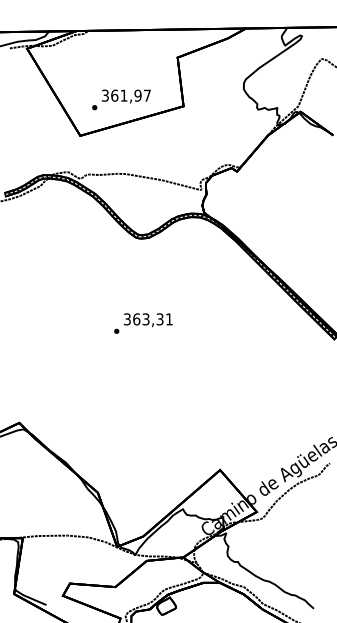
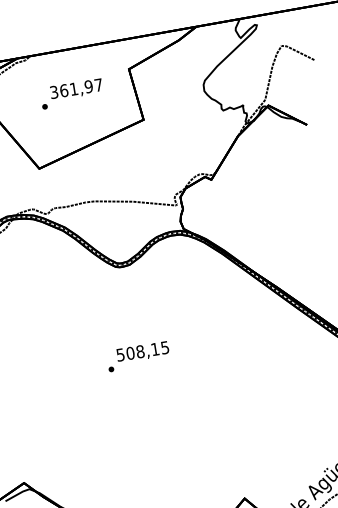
text: (121, 99) -> (71, 93), moved
text: (148, 319) -> (143, 351), 363,31 -> 508,15

